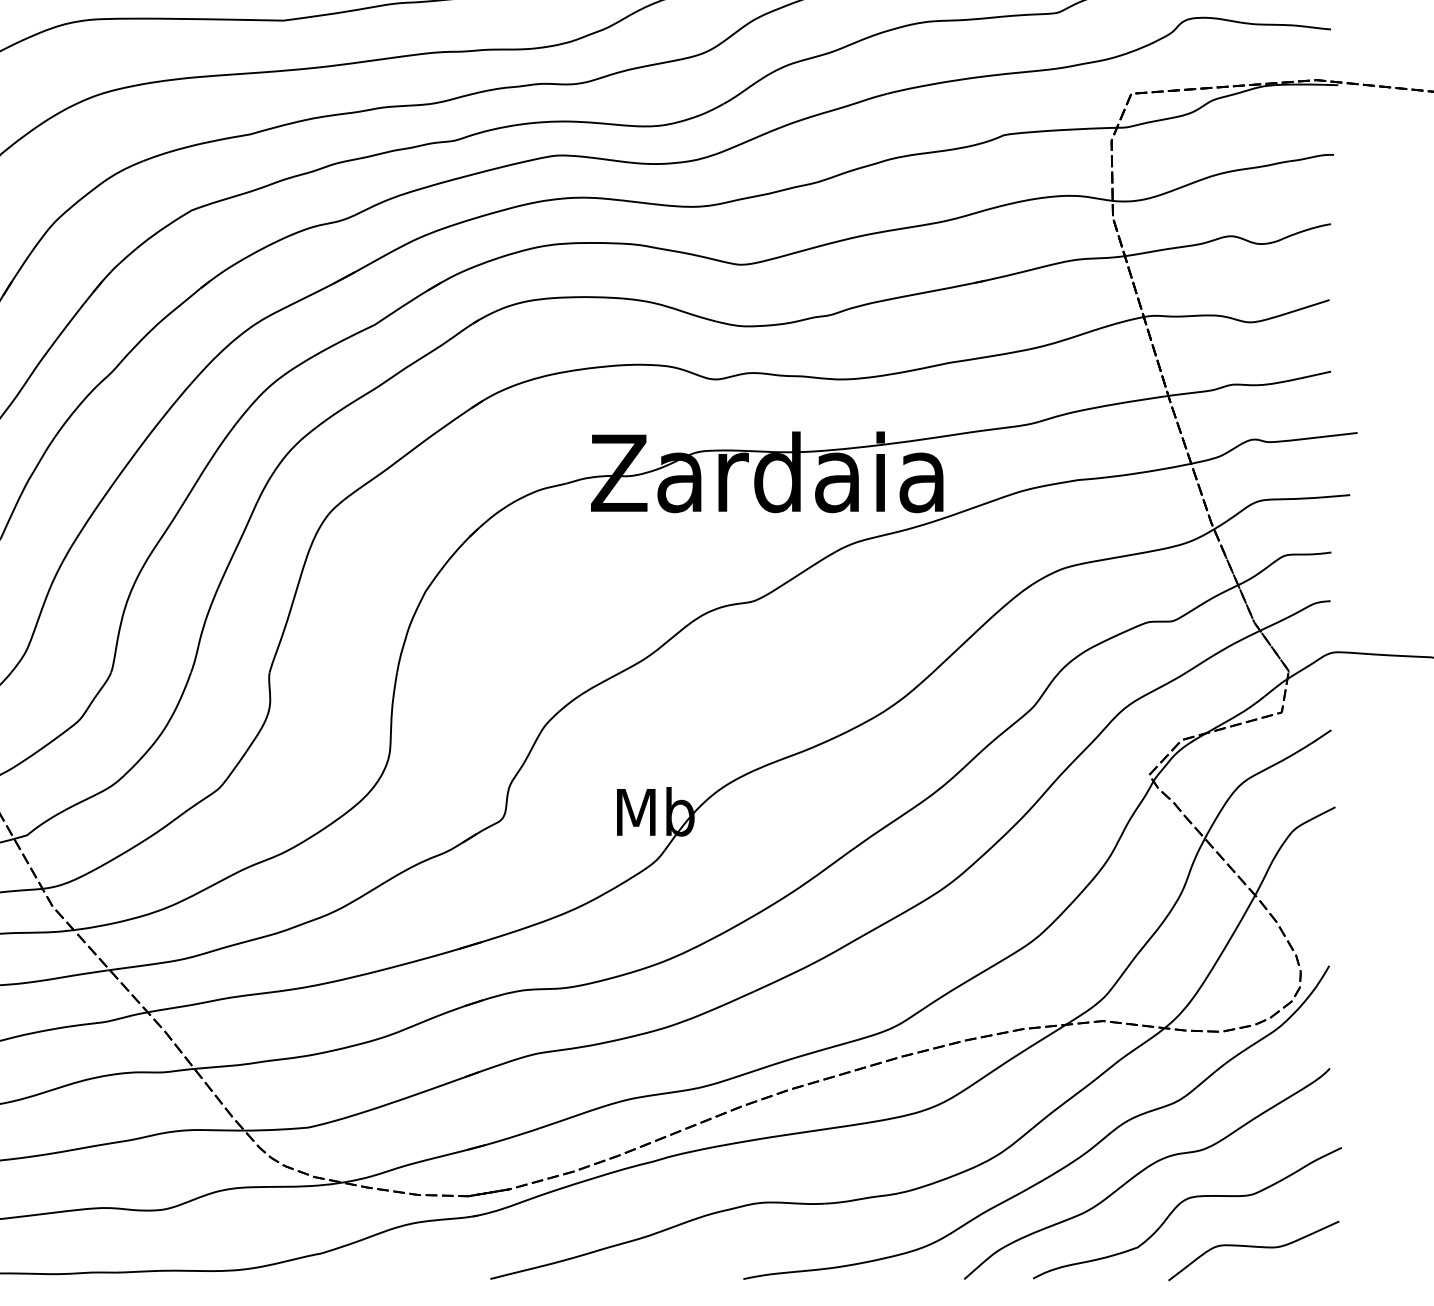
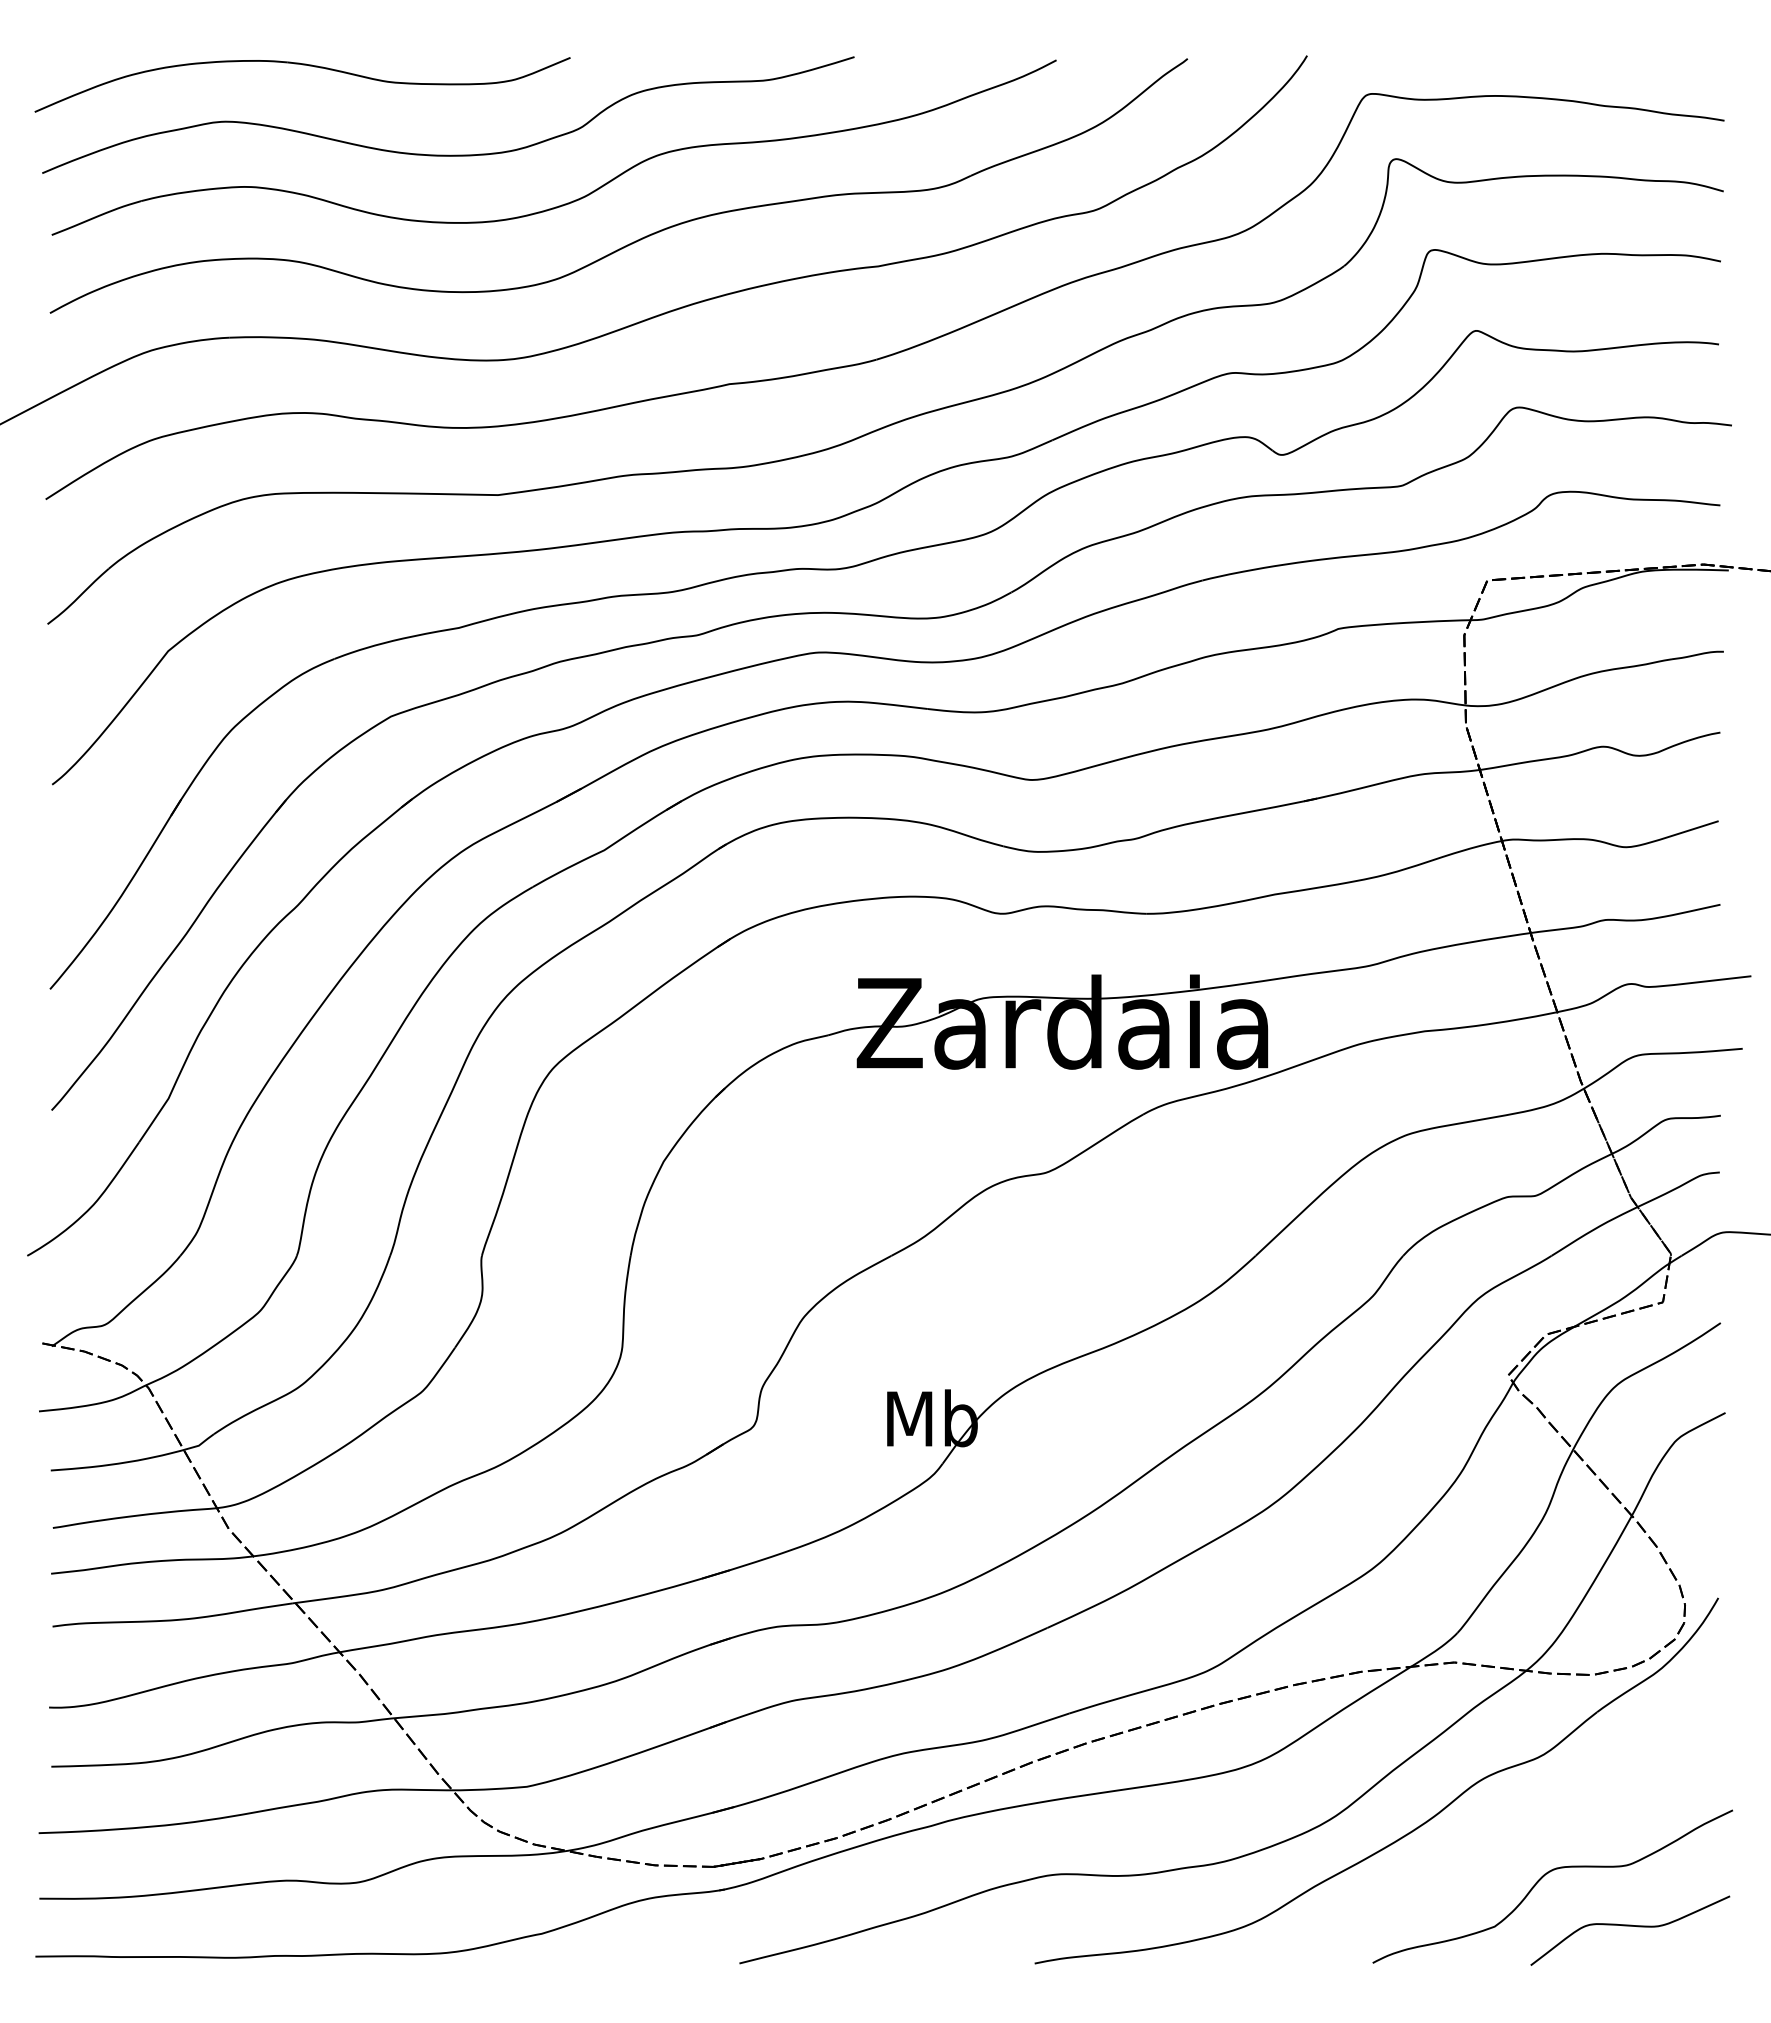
curve: (1145, 1170) -> (1503, 1836), removed

